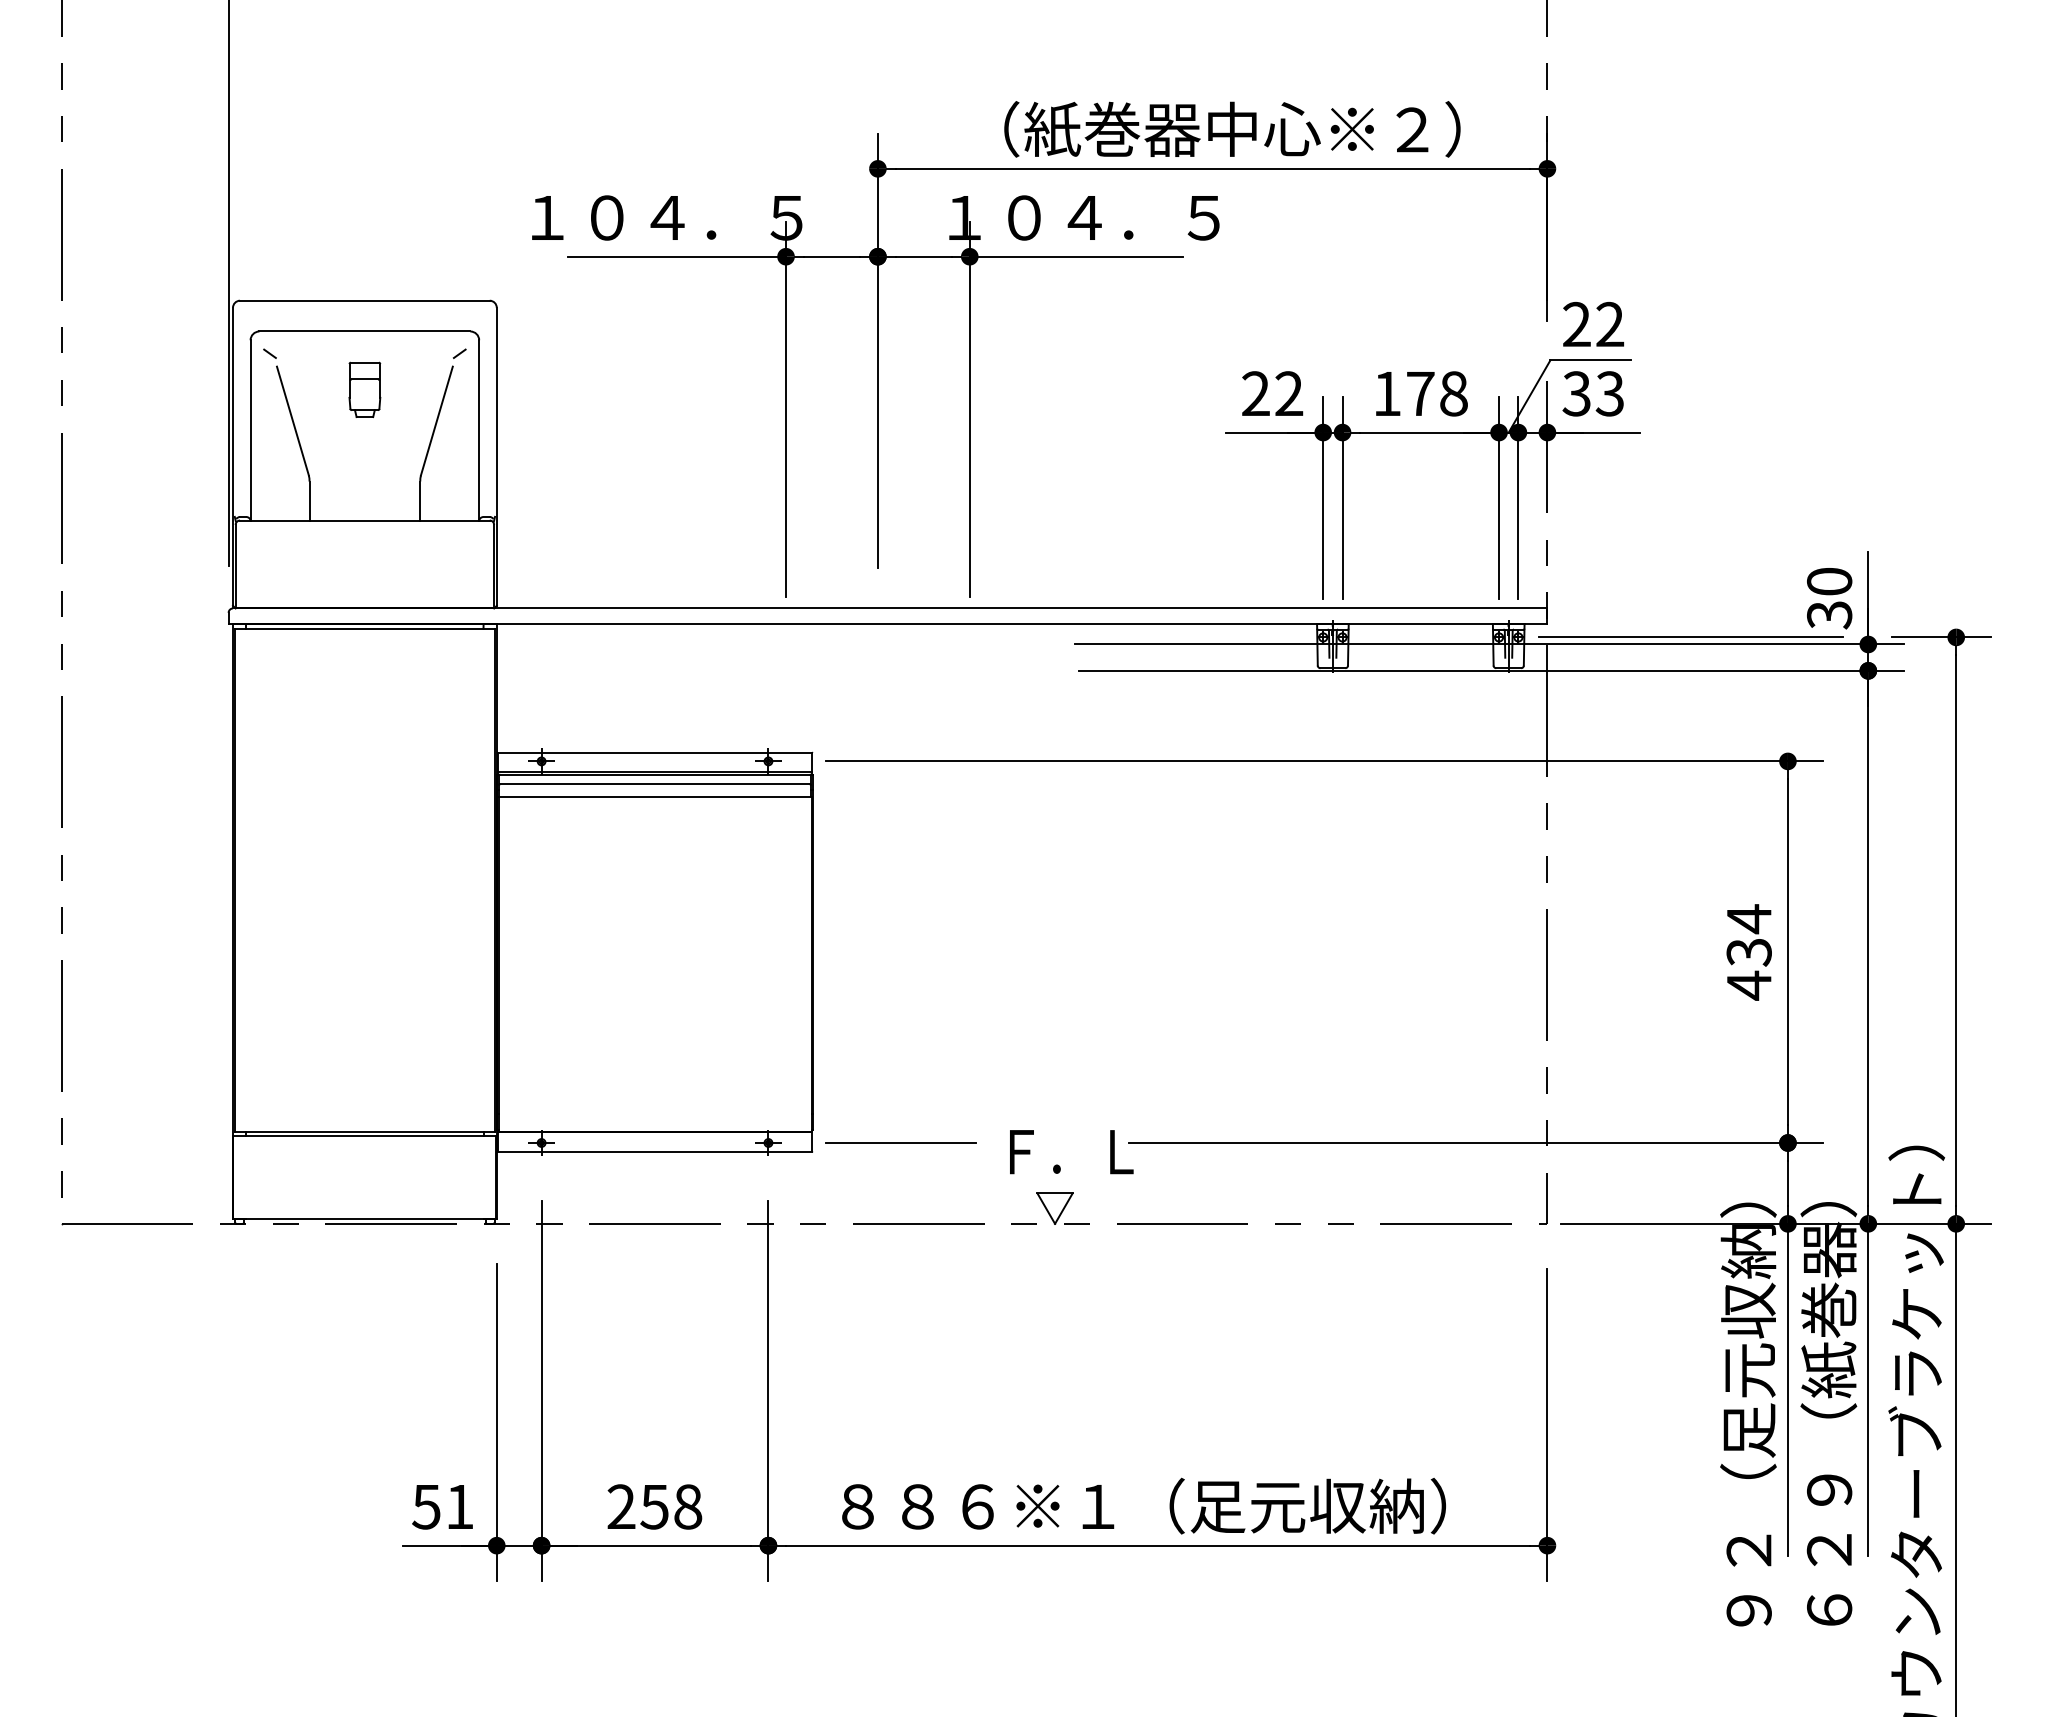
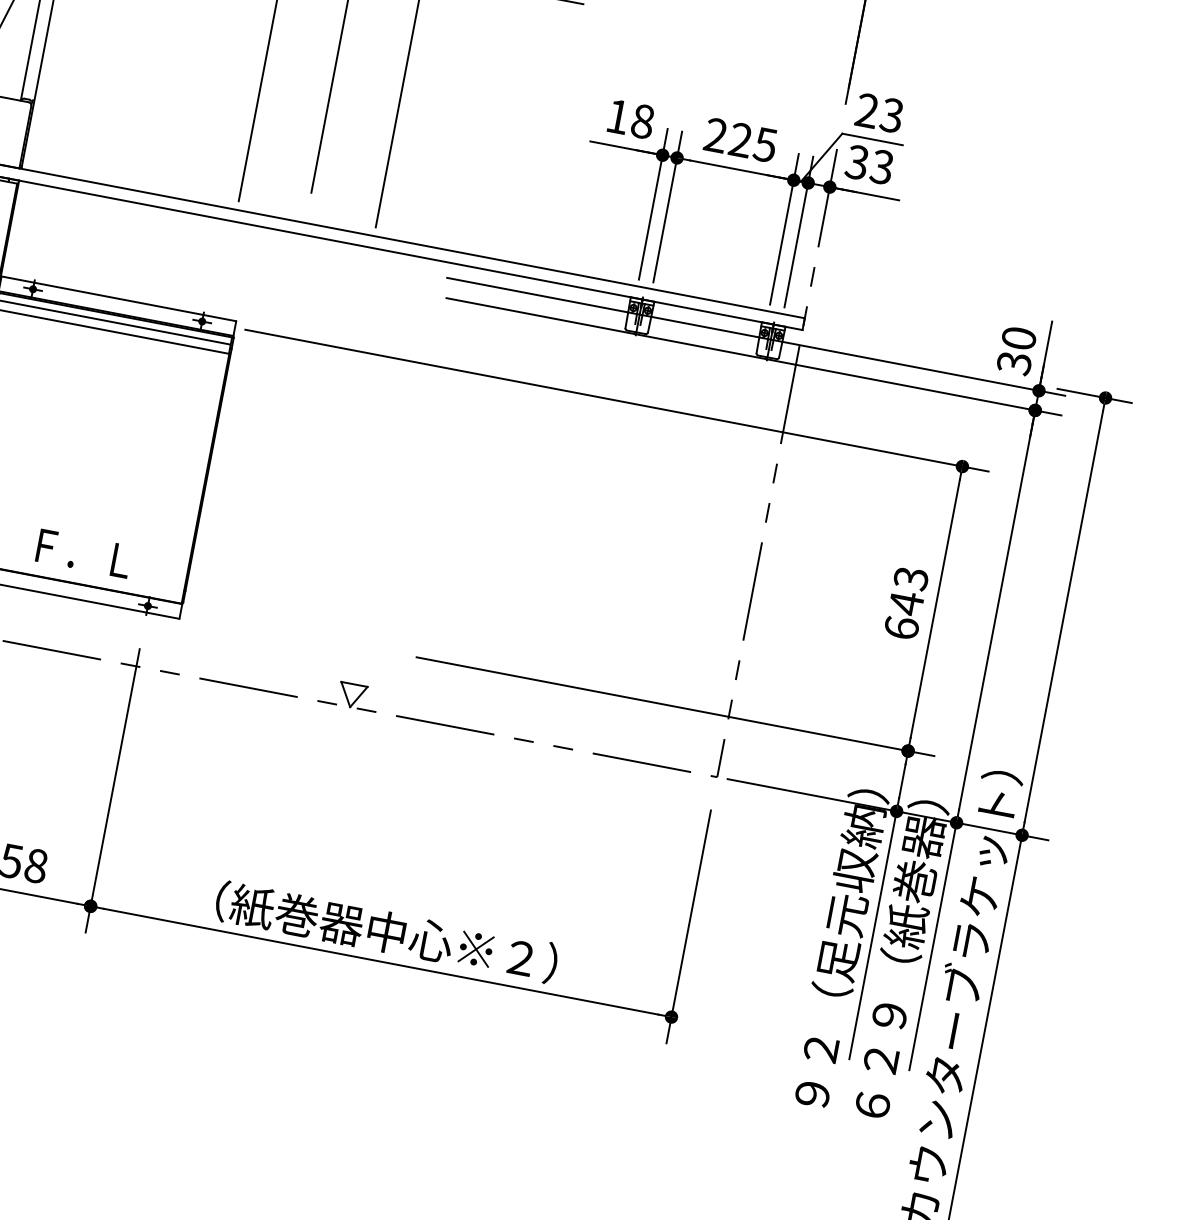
text: (1609, 324) -> (891, 115), 22 -> 23
text: (1272, 393) -> (630, 118), 22 -> 18
text: (1420, 393) -> (740, 139), 178 -> 225
line: (1690, 637) -> (907, 360), removed
text: (1748, 952) -> (905, 603), 434 -> 643
line: (900, 1142) -> (246, 624), removed
text: (1071, 1152) -> (83, 554), moved
text: (1144, 1505) -> (376, 929), ８８６※１（足元収納） -> （紙巻器中心※２）

